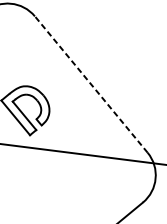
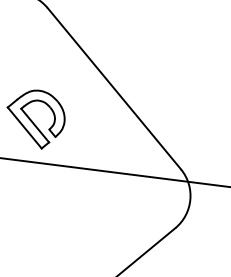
line: (91, 84) -> (114, 88), dashed -> solid

